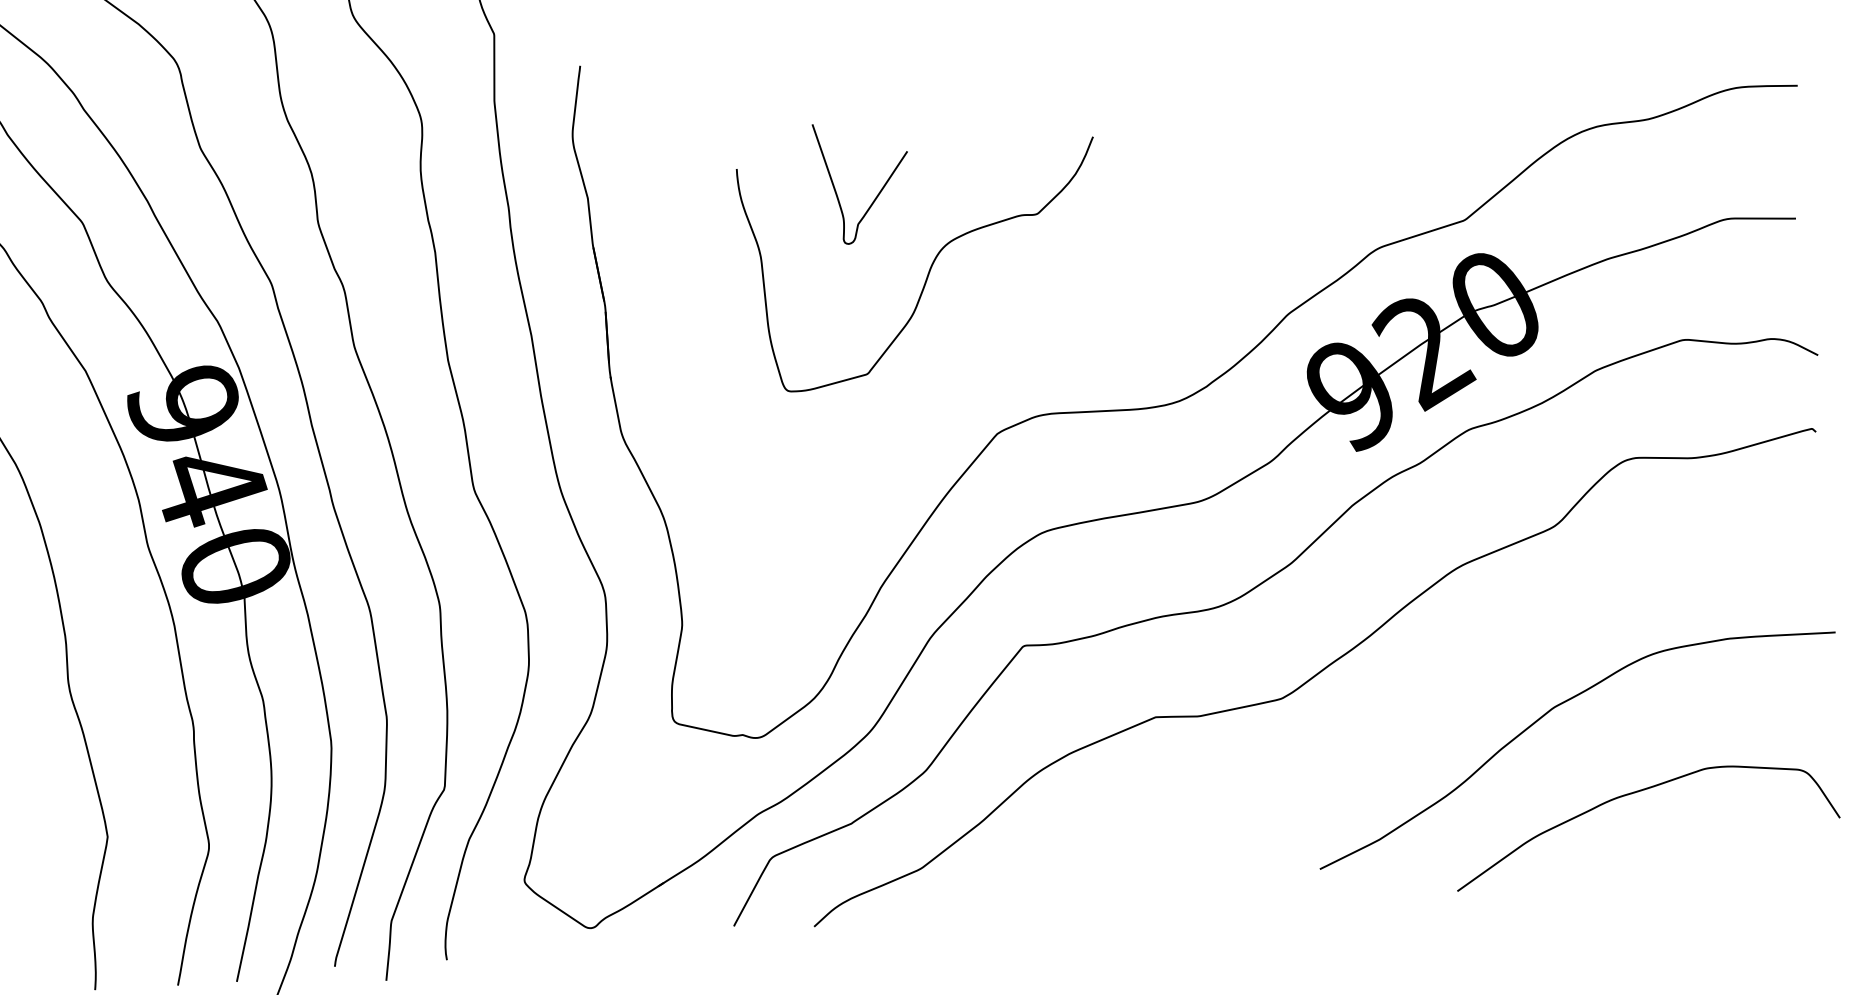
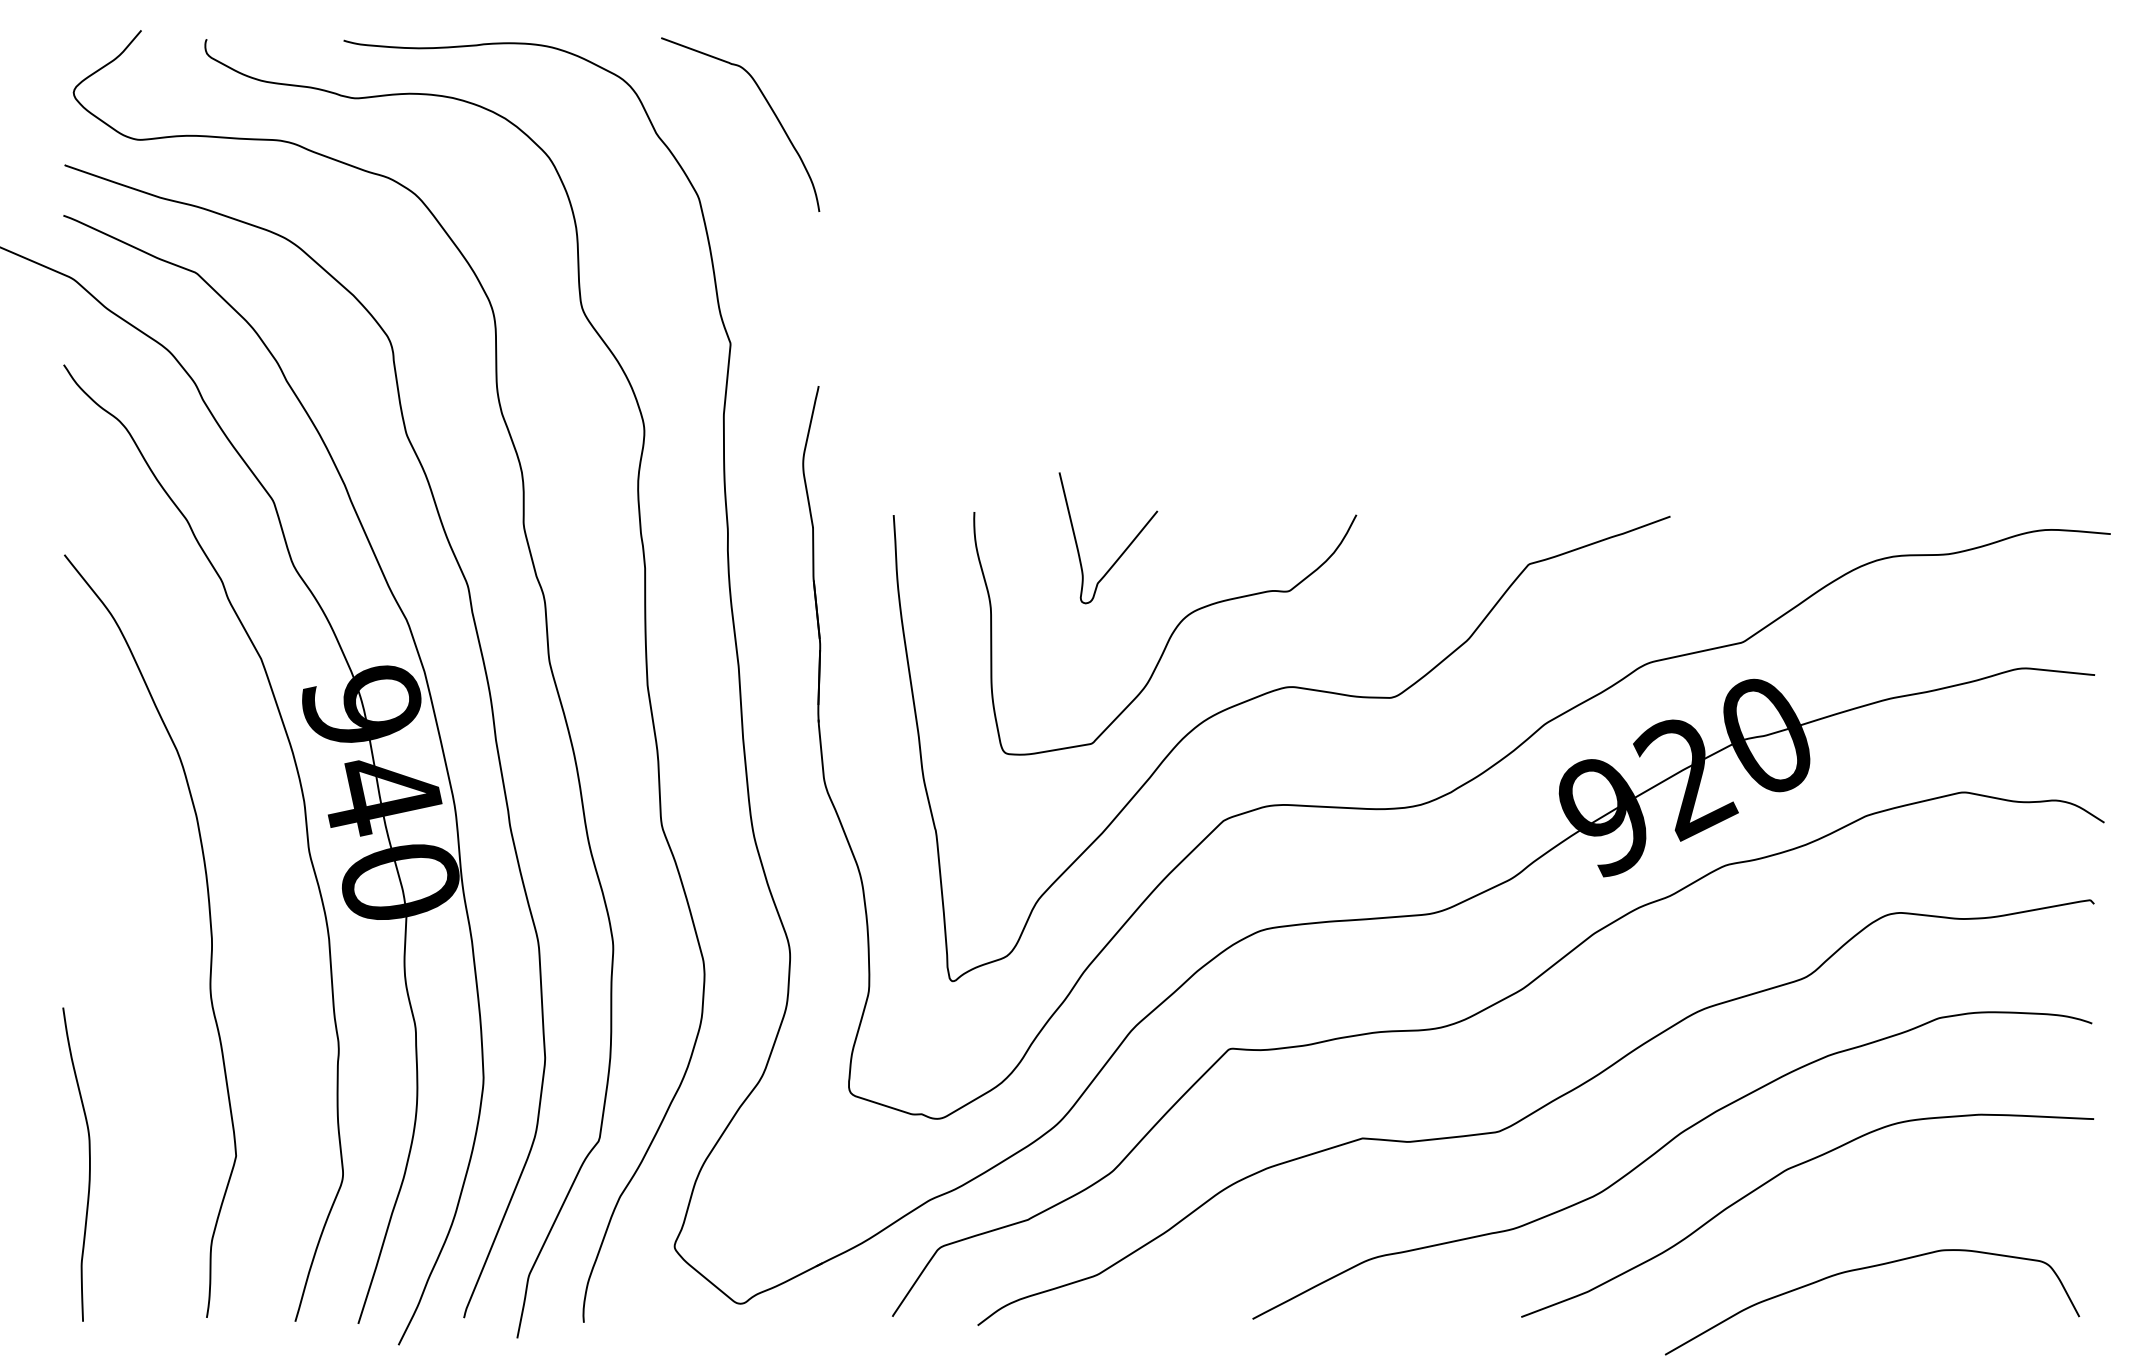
curve: (1019, 315) -> (1259, 697), added
curve: (1433, 702) -> (1659, 1151), added

